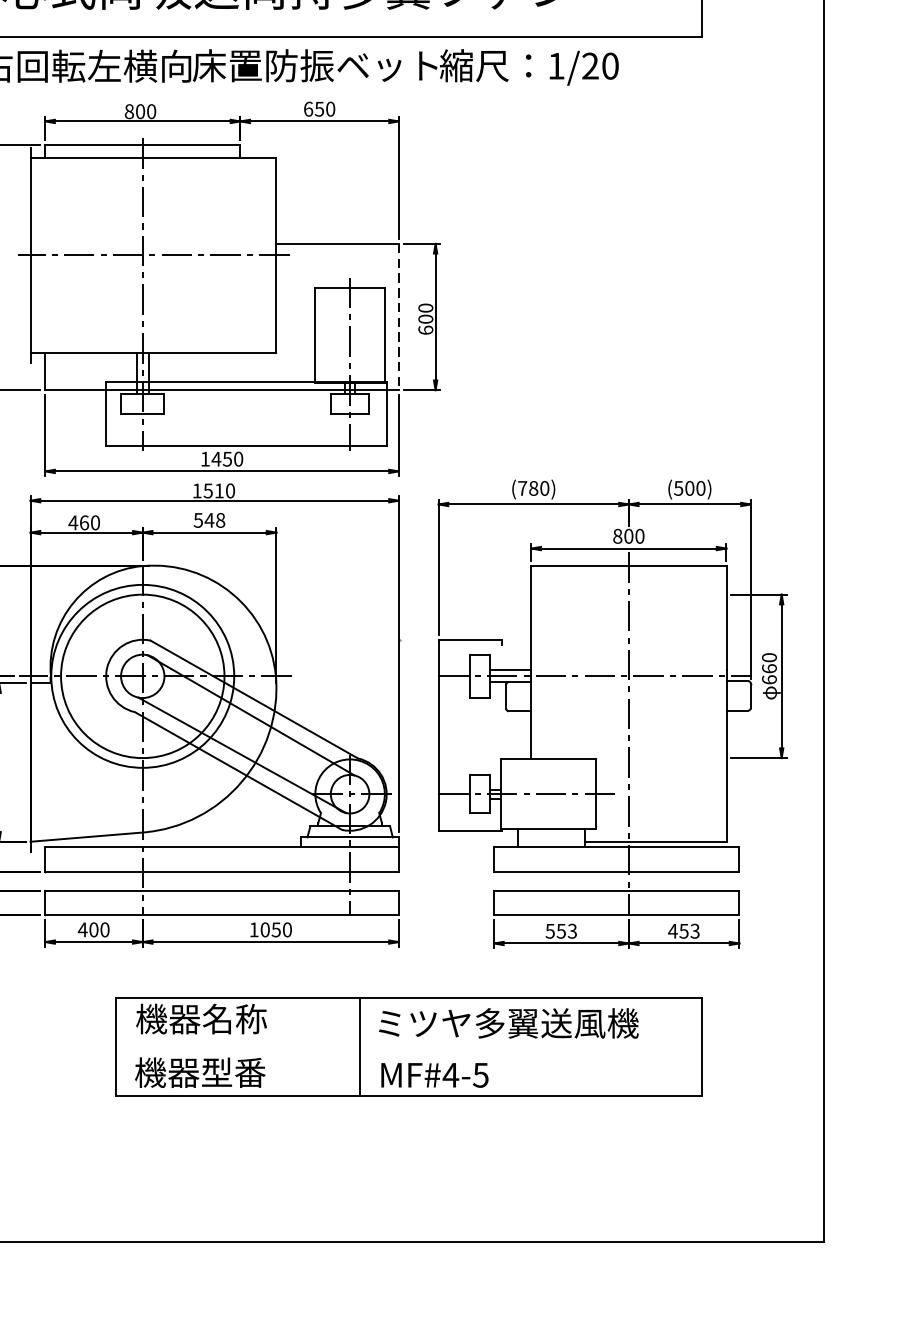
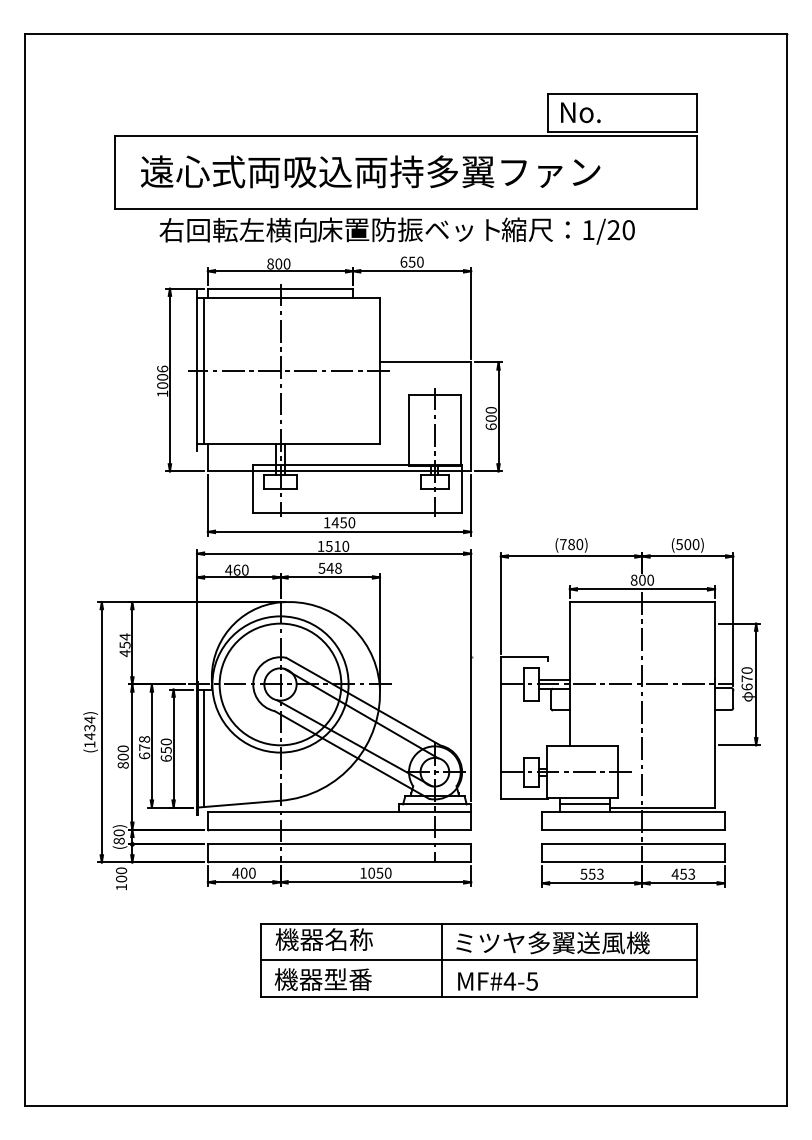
line: (40, 254) -> (204, 370), added
line: (399, 317) -> (471, 417), dashed -> solid
text: (768, 668) -> (746, 678), 660 -> 670
line: (40, 762) -> (204, 748), added
line: (551, 837) -> (584, 804), added
line: (408, 1047) -> (478, 960), added

